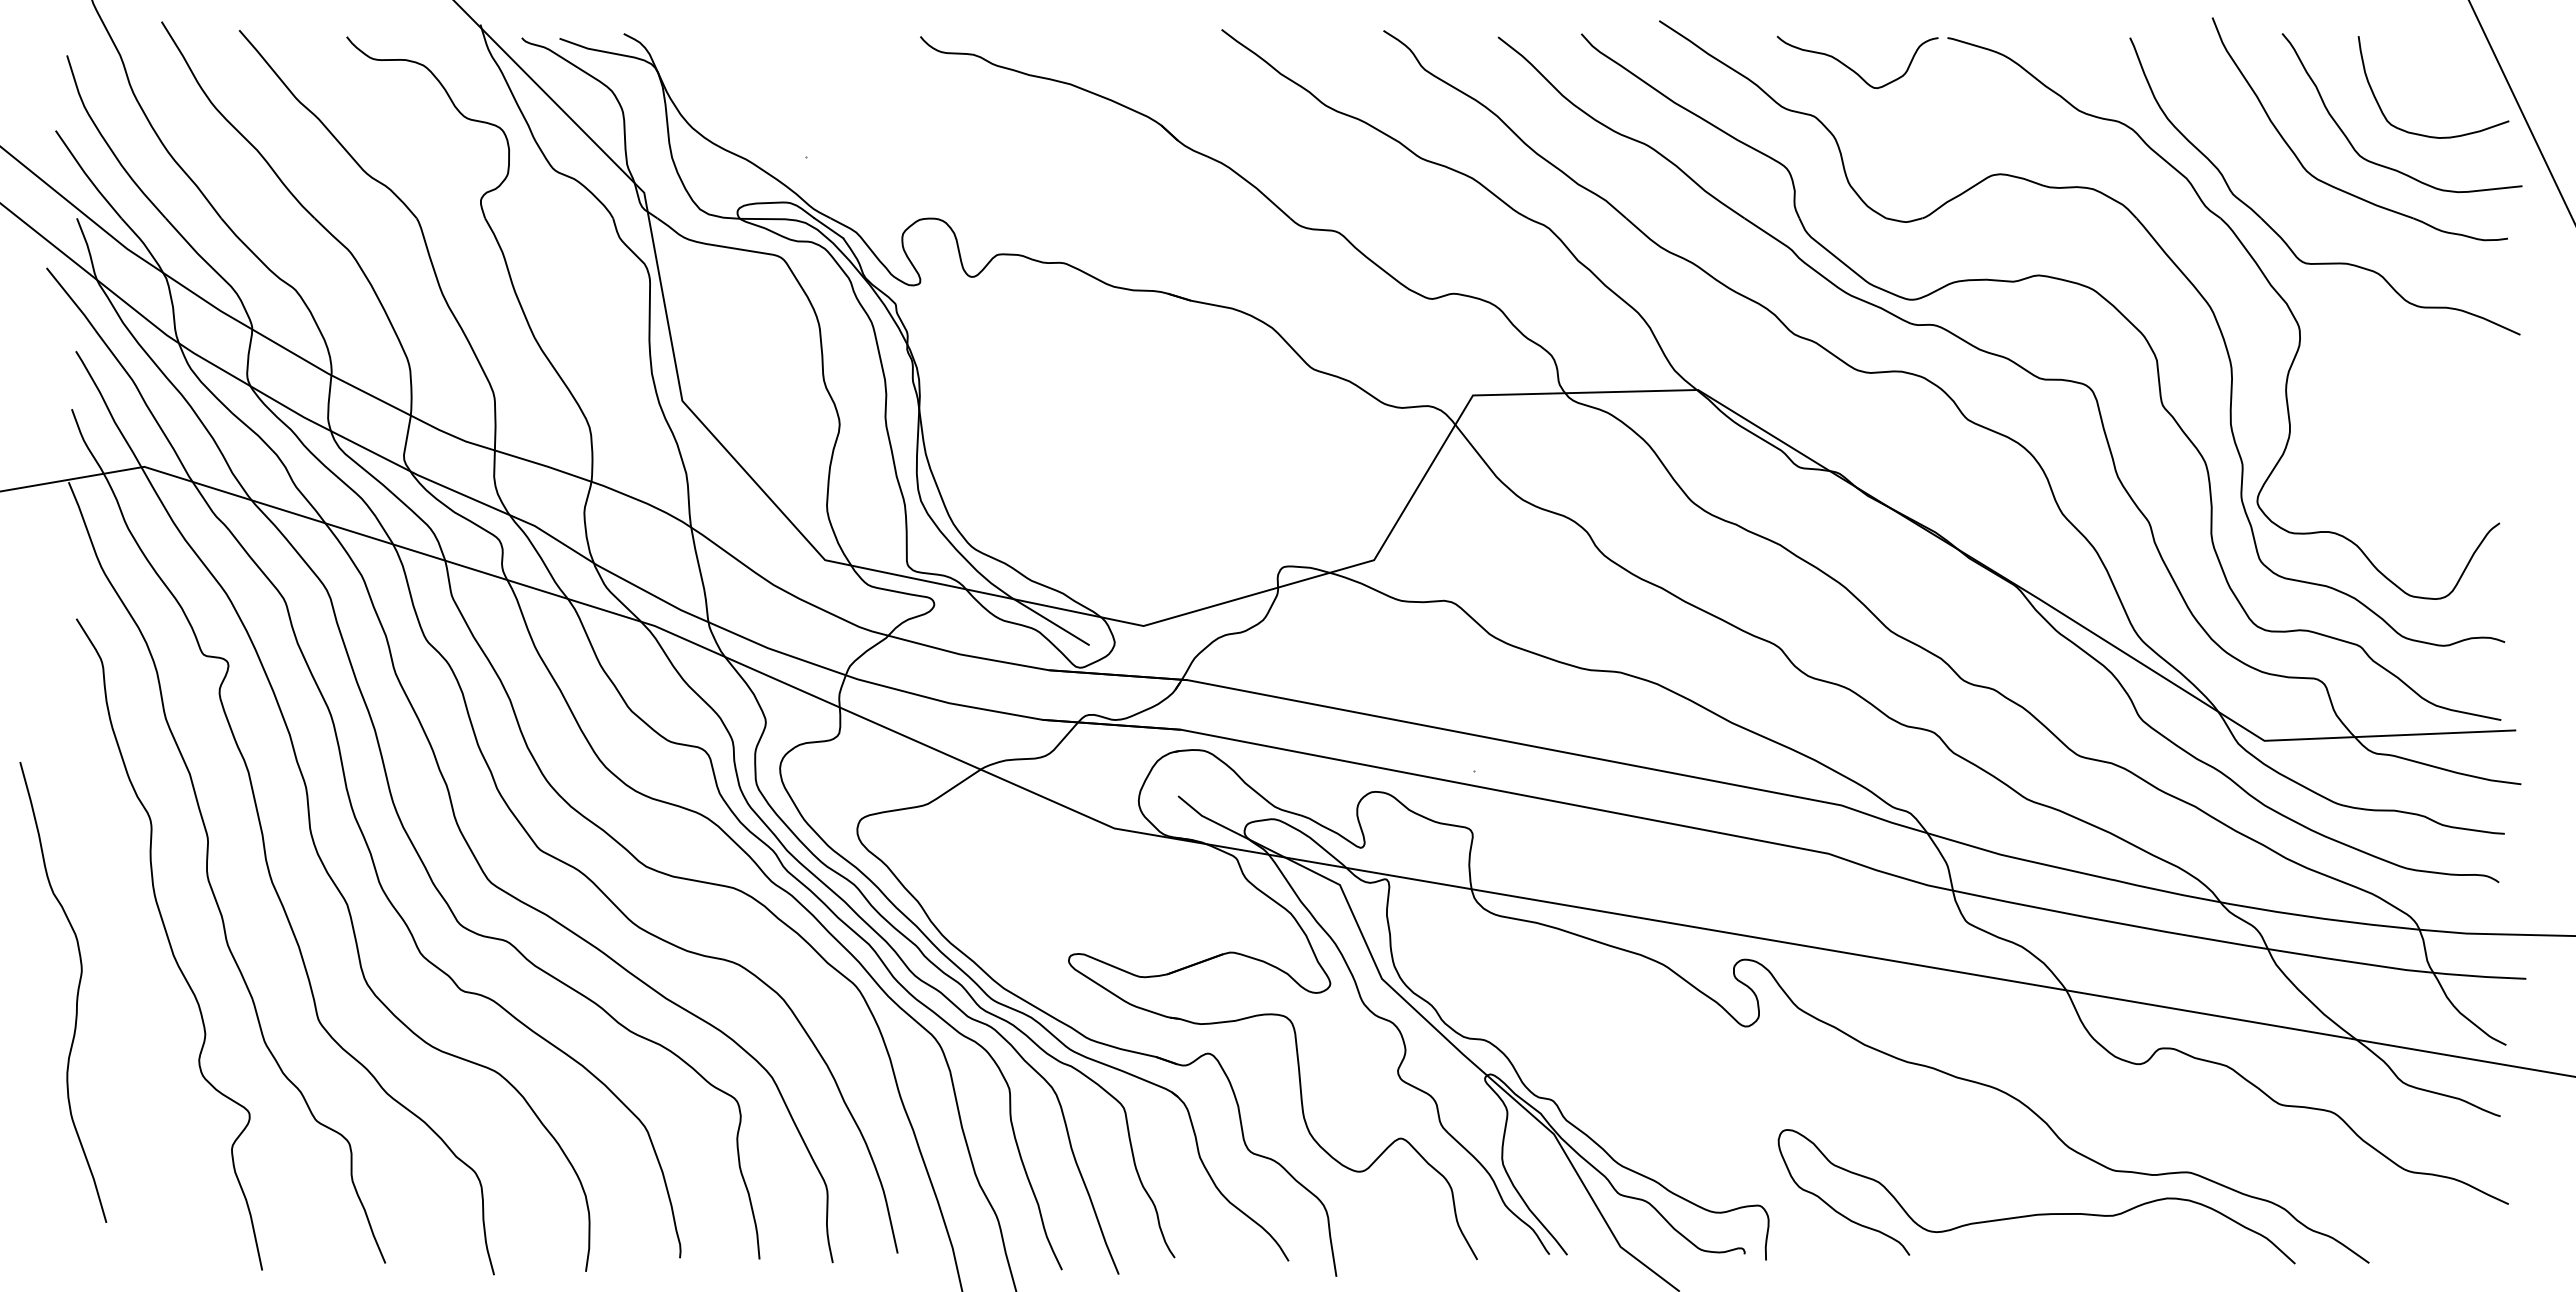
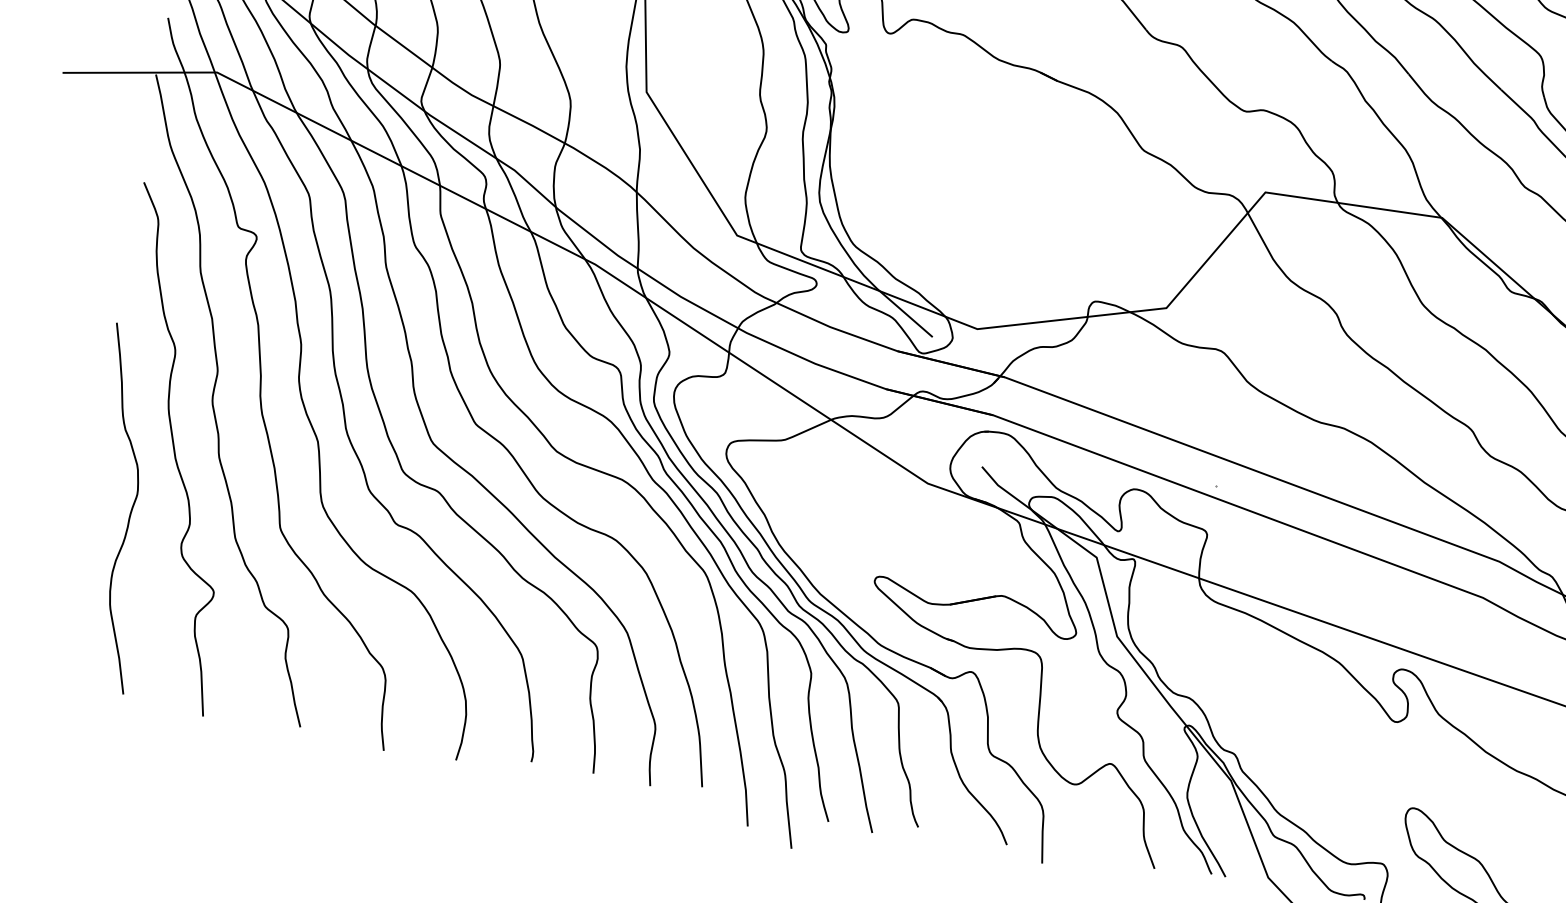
curve: (76, 995) -> (129, 512), moved

